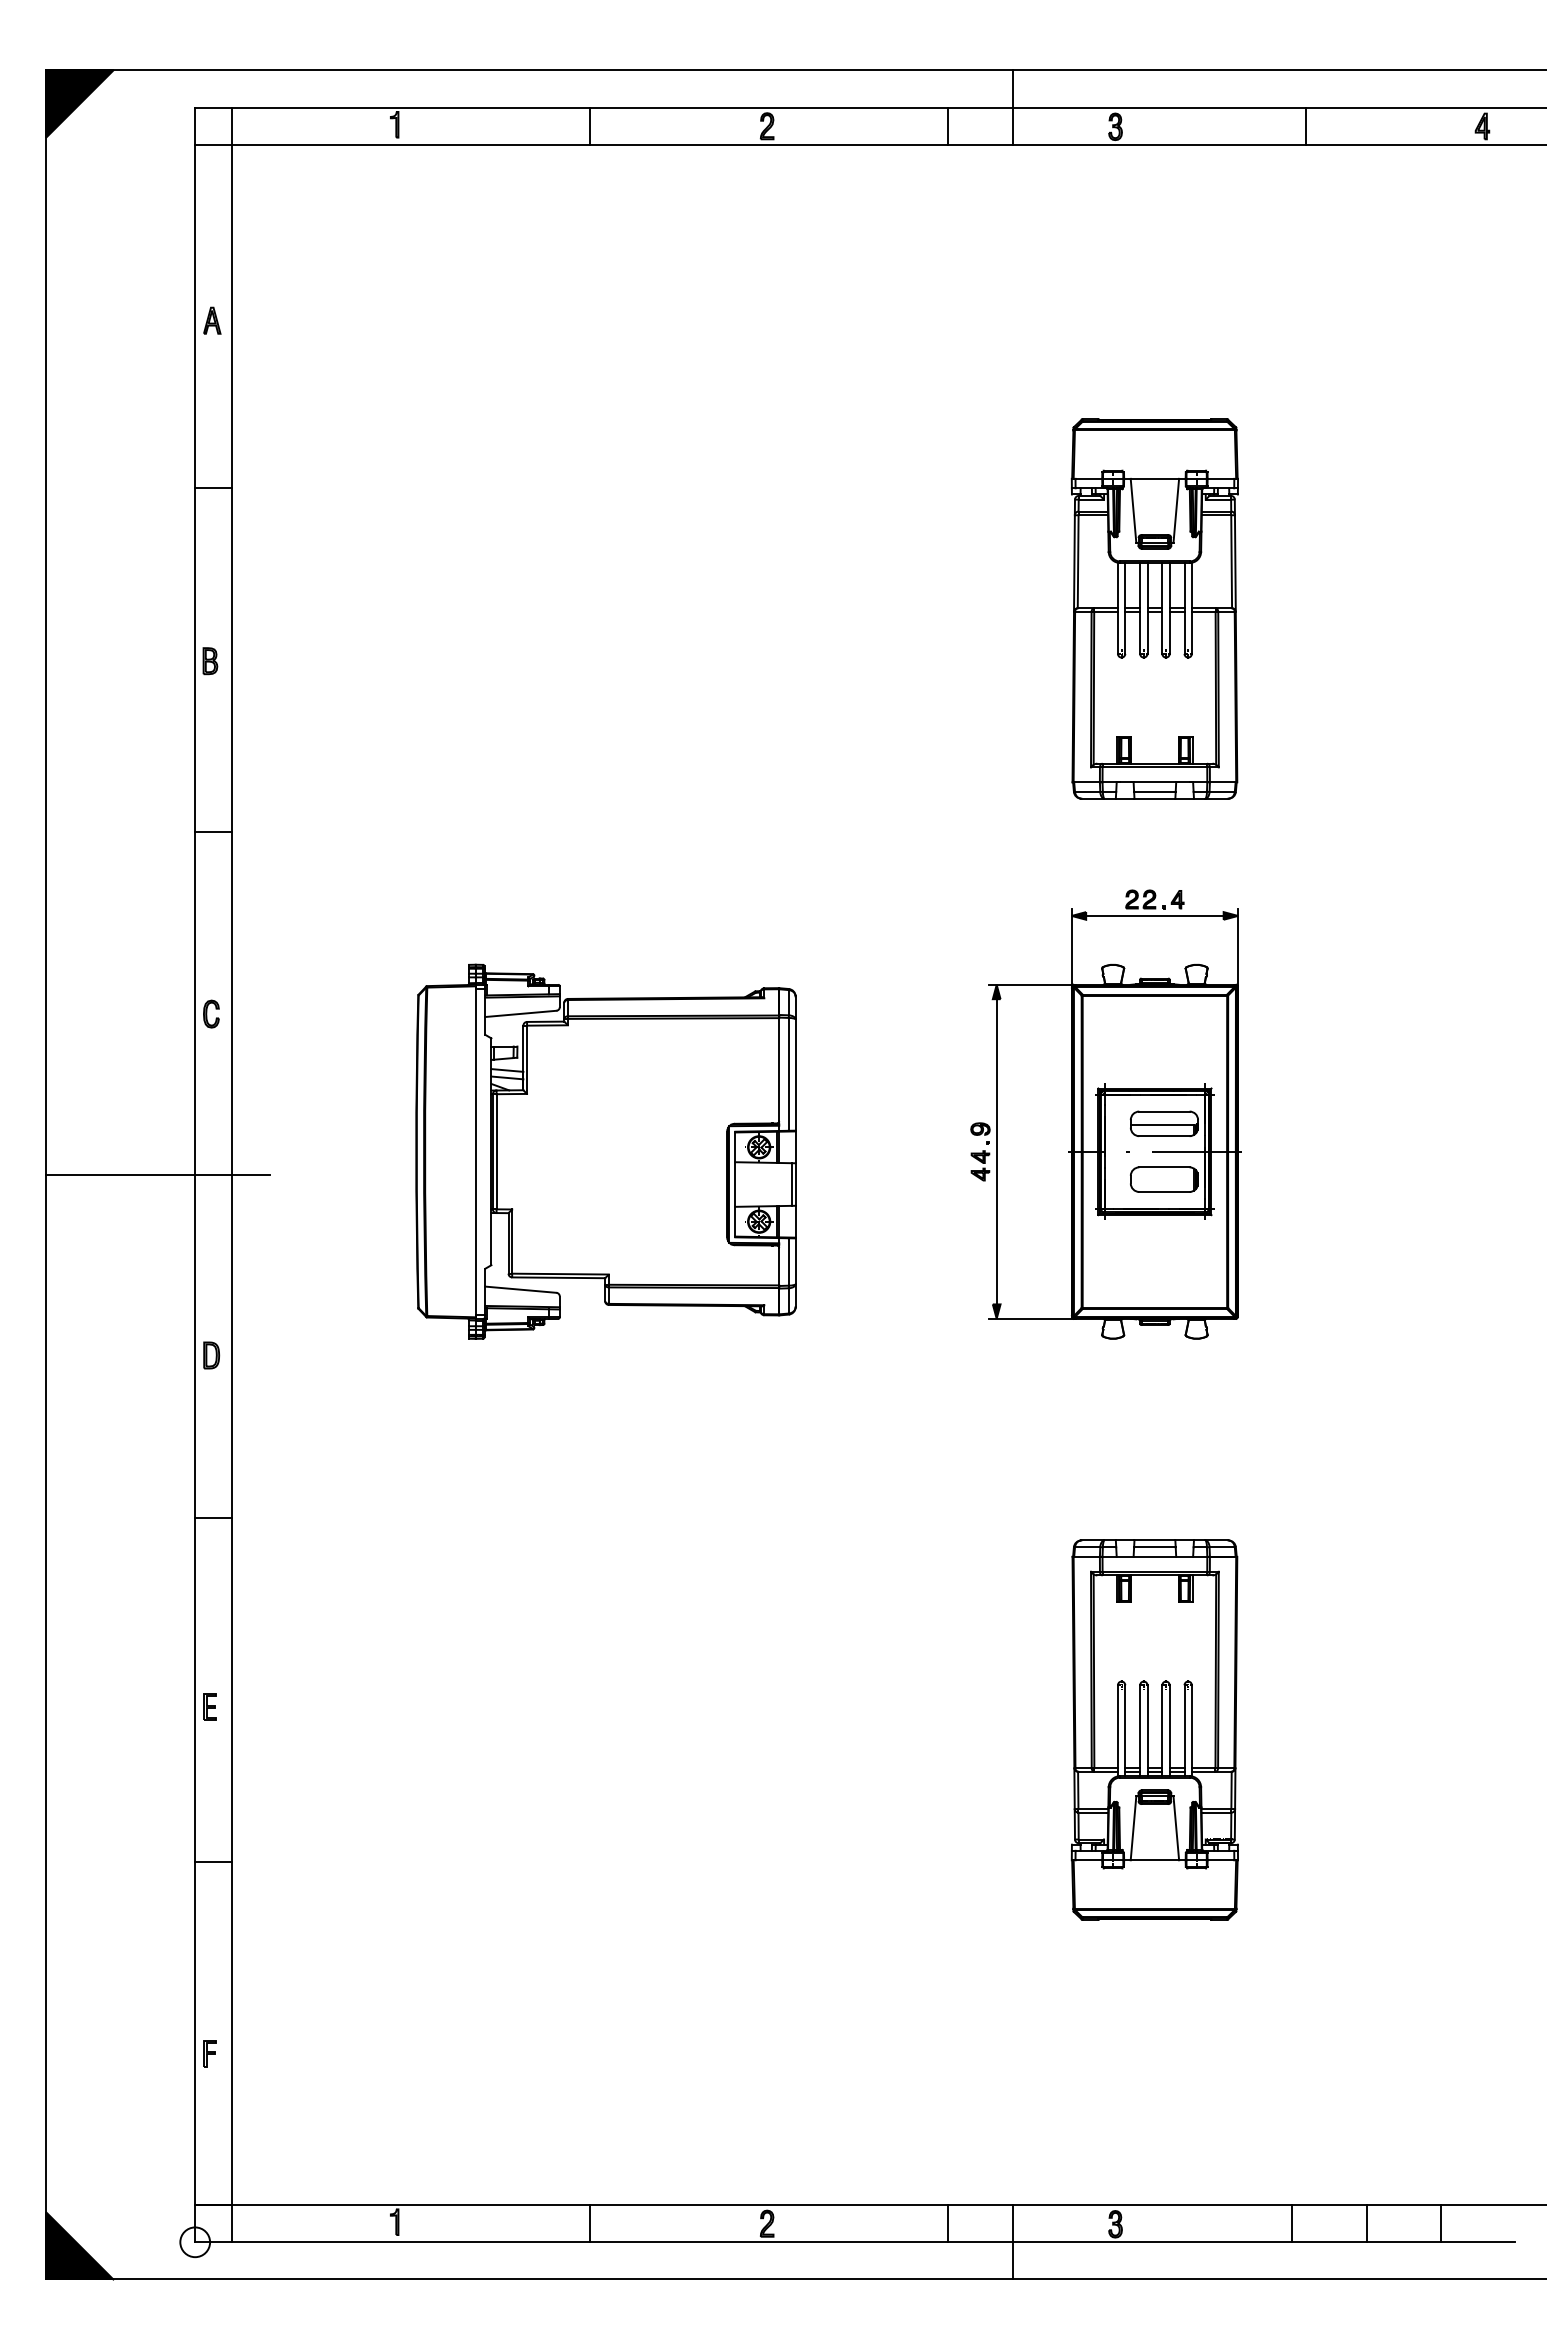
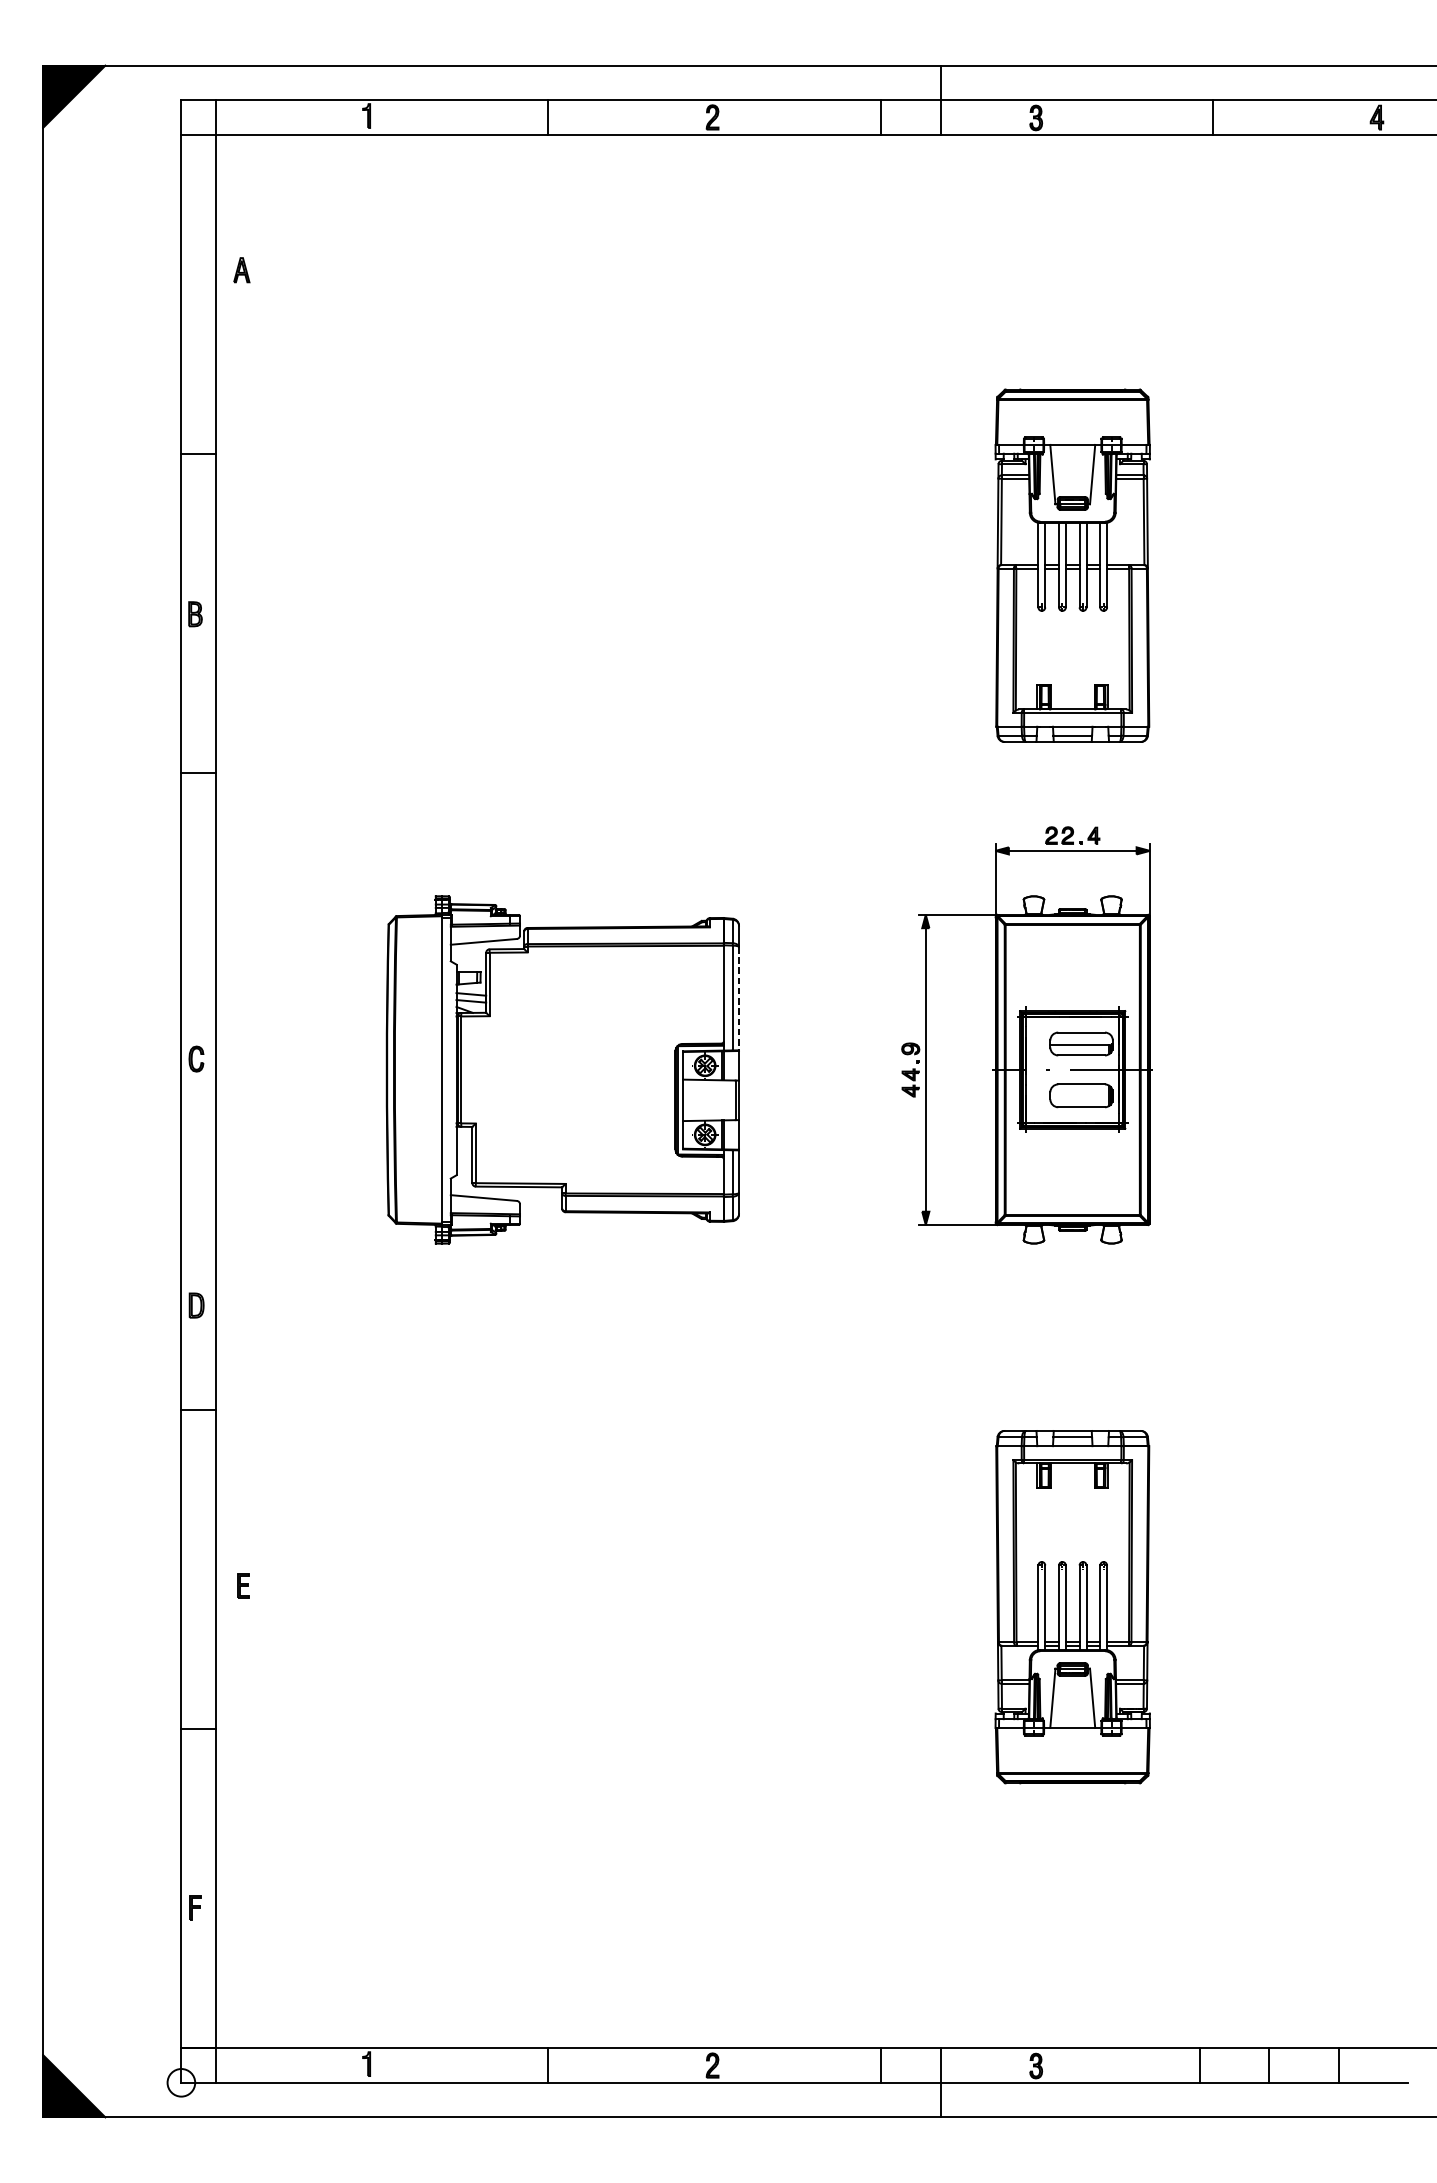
part: (212, 320) -> (242, 269), moved
part: (211, 1013) -> (196, 1058), moved
line: (795, 1075) -> (738, 999), solid -> dashed
line: (157, 1175) -> (146, 1091), removed
part: (211, 1355) -> (196, 1305), moved
part: (209, 1706) -> (242, 1585), moved

